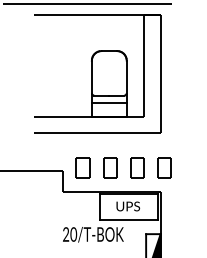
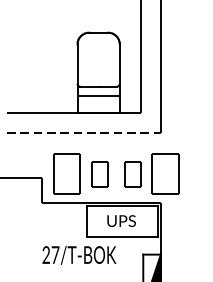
line: (97, 133) -> (84, 132), solid -> dashed
part: (82, 167) -> (66, 173), size x1.6
part: (164, 167) -> (165, 173), size x1.6
text: (73, 234) -> (55, 255), 20/T-BOK -> 27/T-BOK

